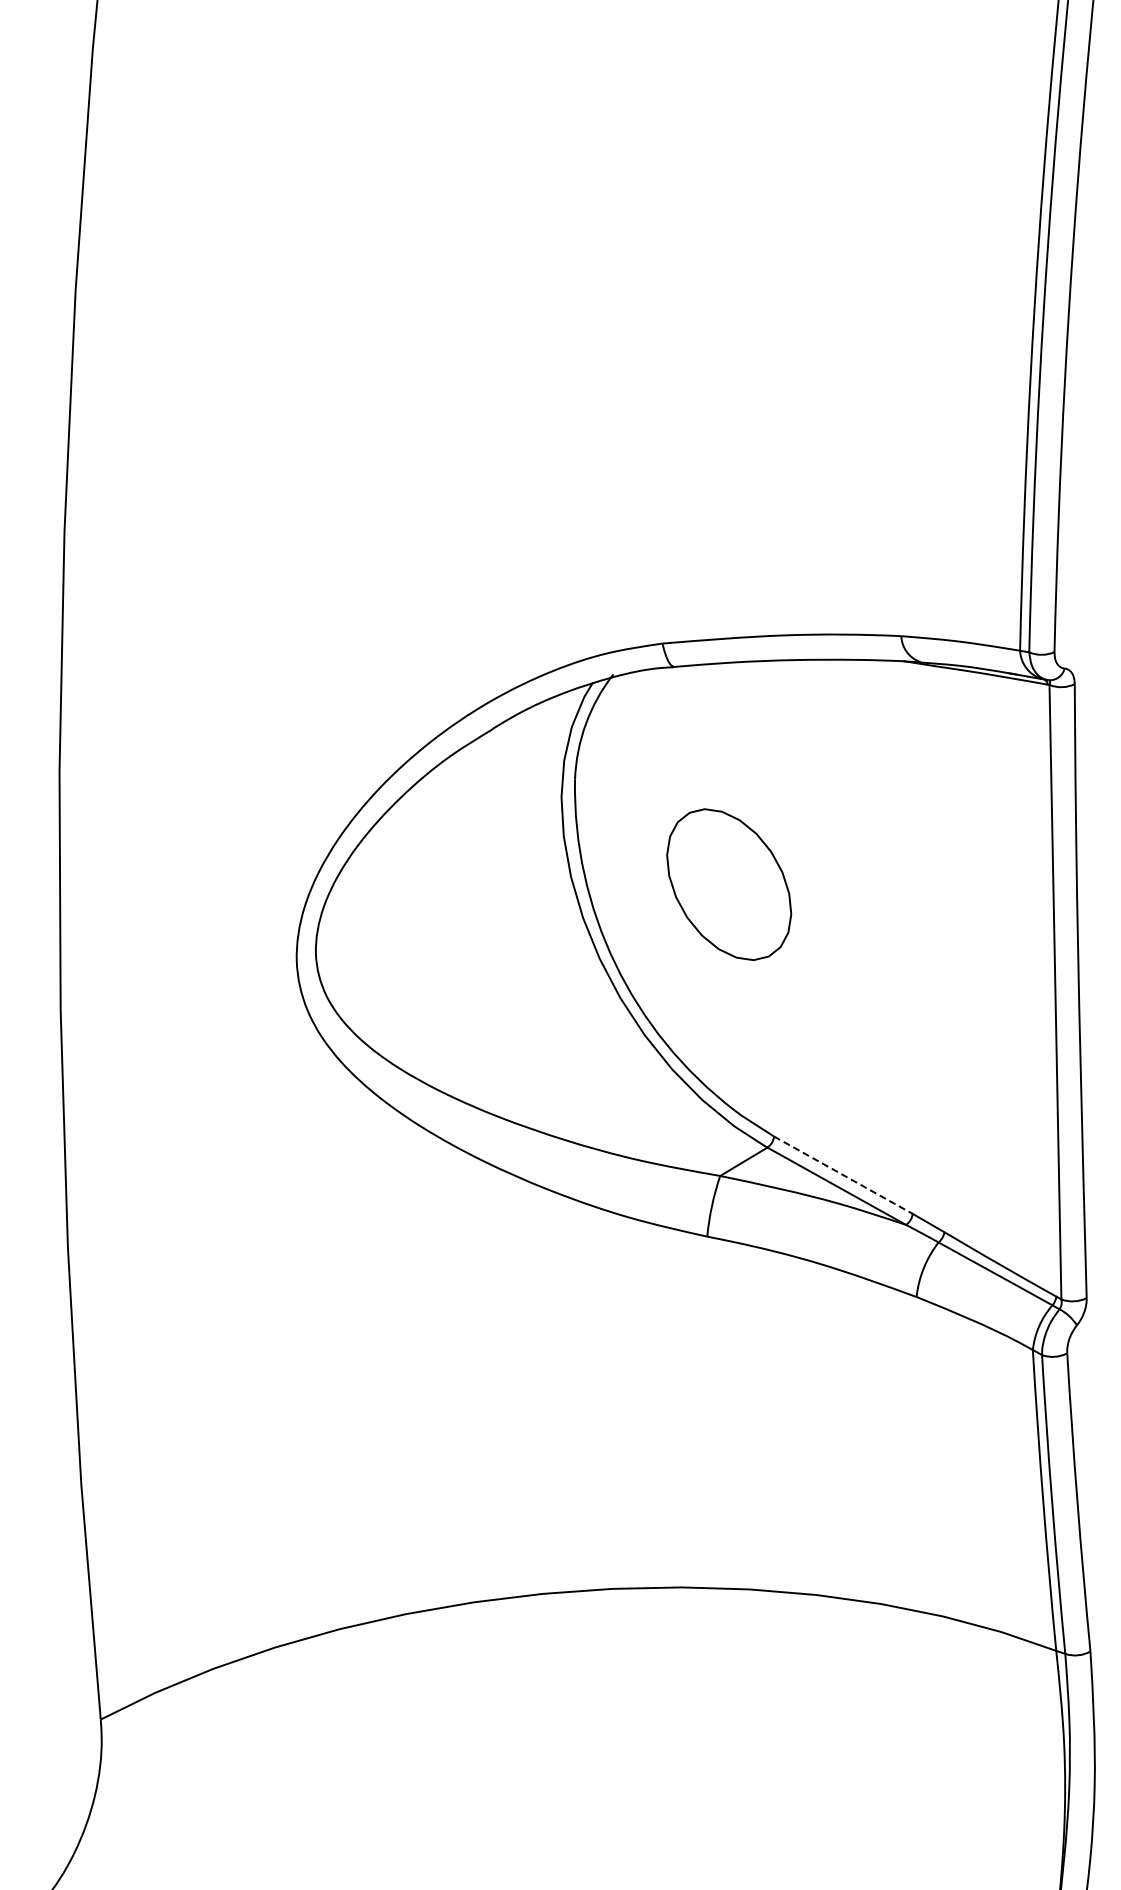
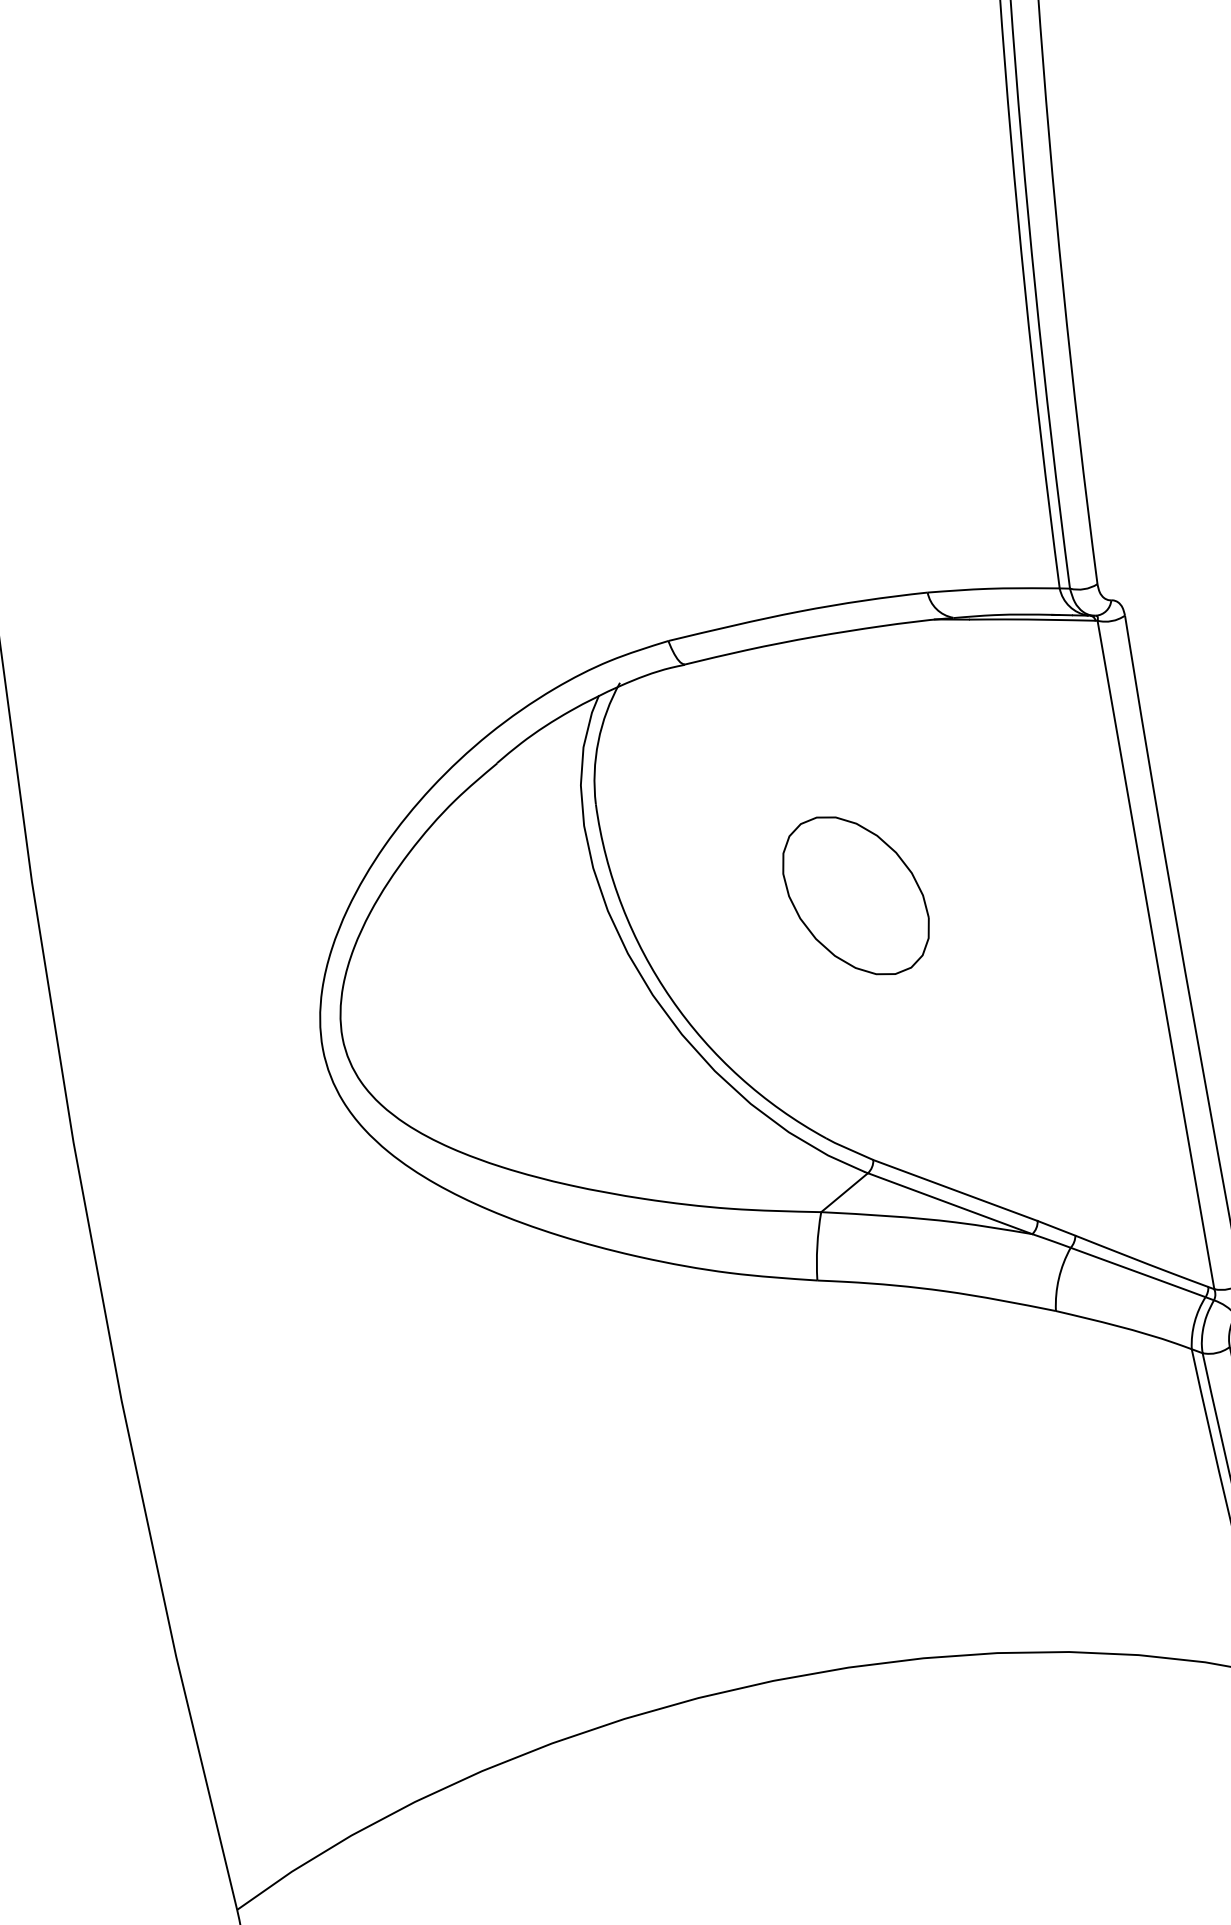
part: (729, 884) -> (856, 895), moved
line: (843, 1175) -> (955, 1190), dashed -> solid

